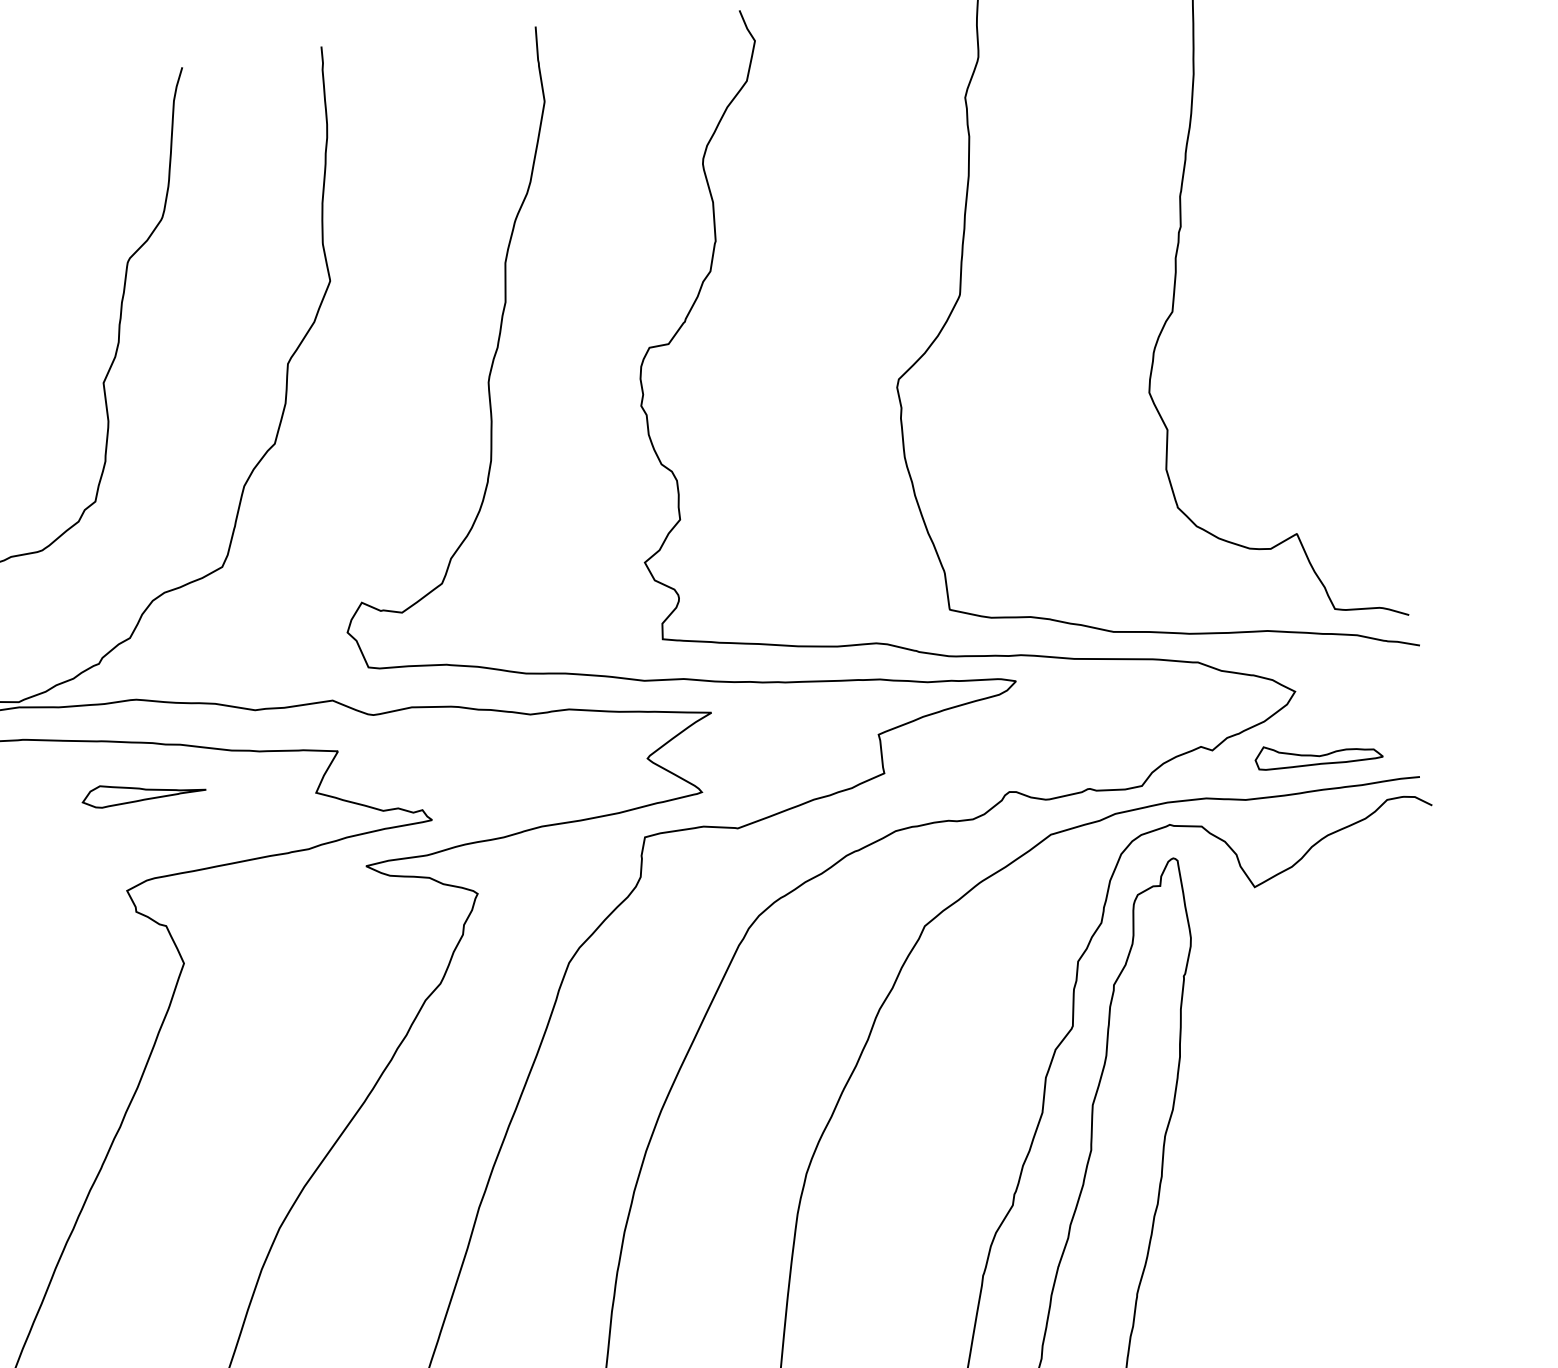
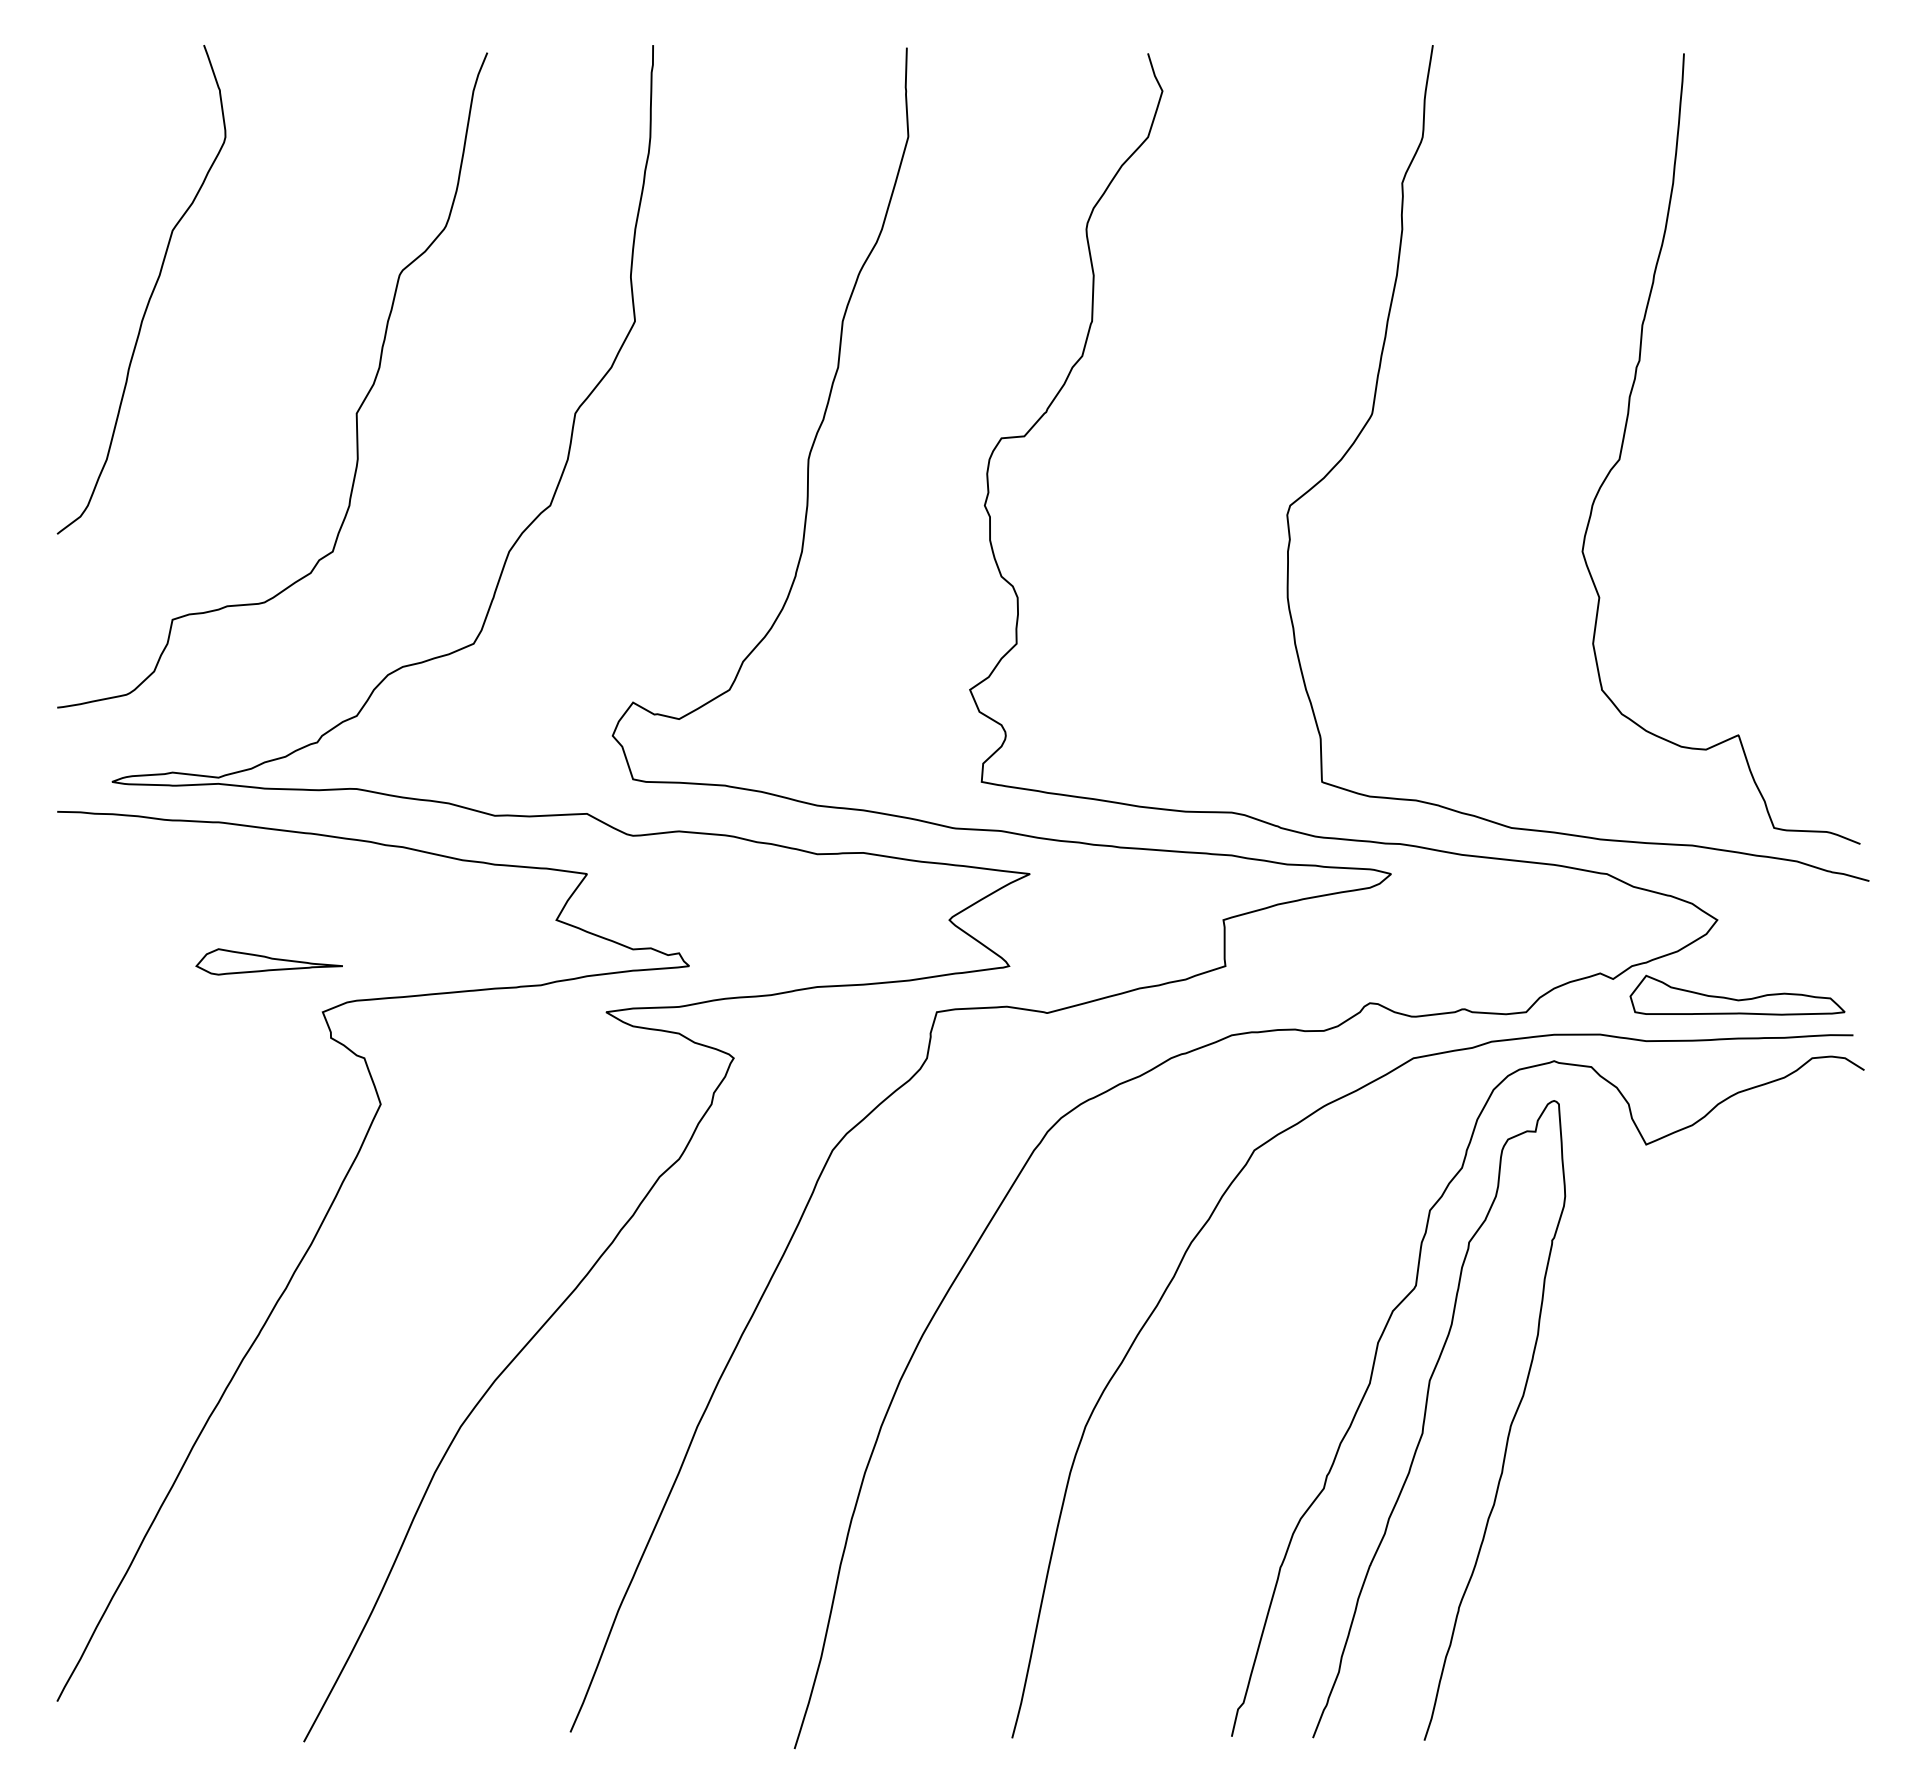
part: (1318, 752) -> (1737, 994), size x1.43
part: (143, 792) -> (268, 961), moved

